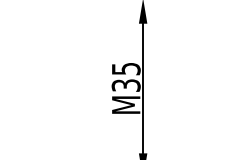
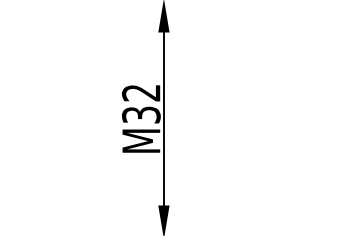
text: (126, 68) -> (141, 92), M35 -> M32

